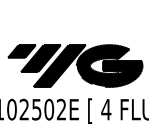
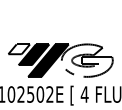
fill: (21, 51) -> (18, 49), removed
fill: (108, 65) -> (86, 60), removed

